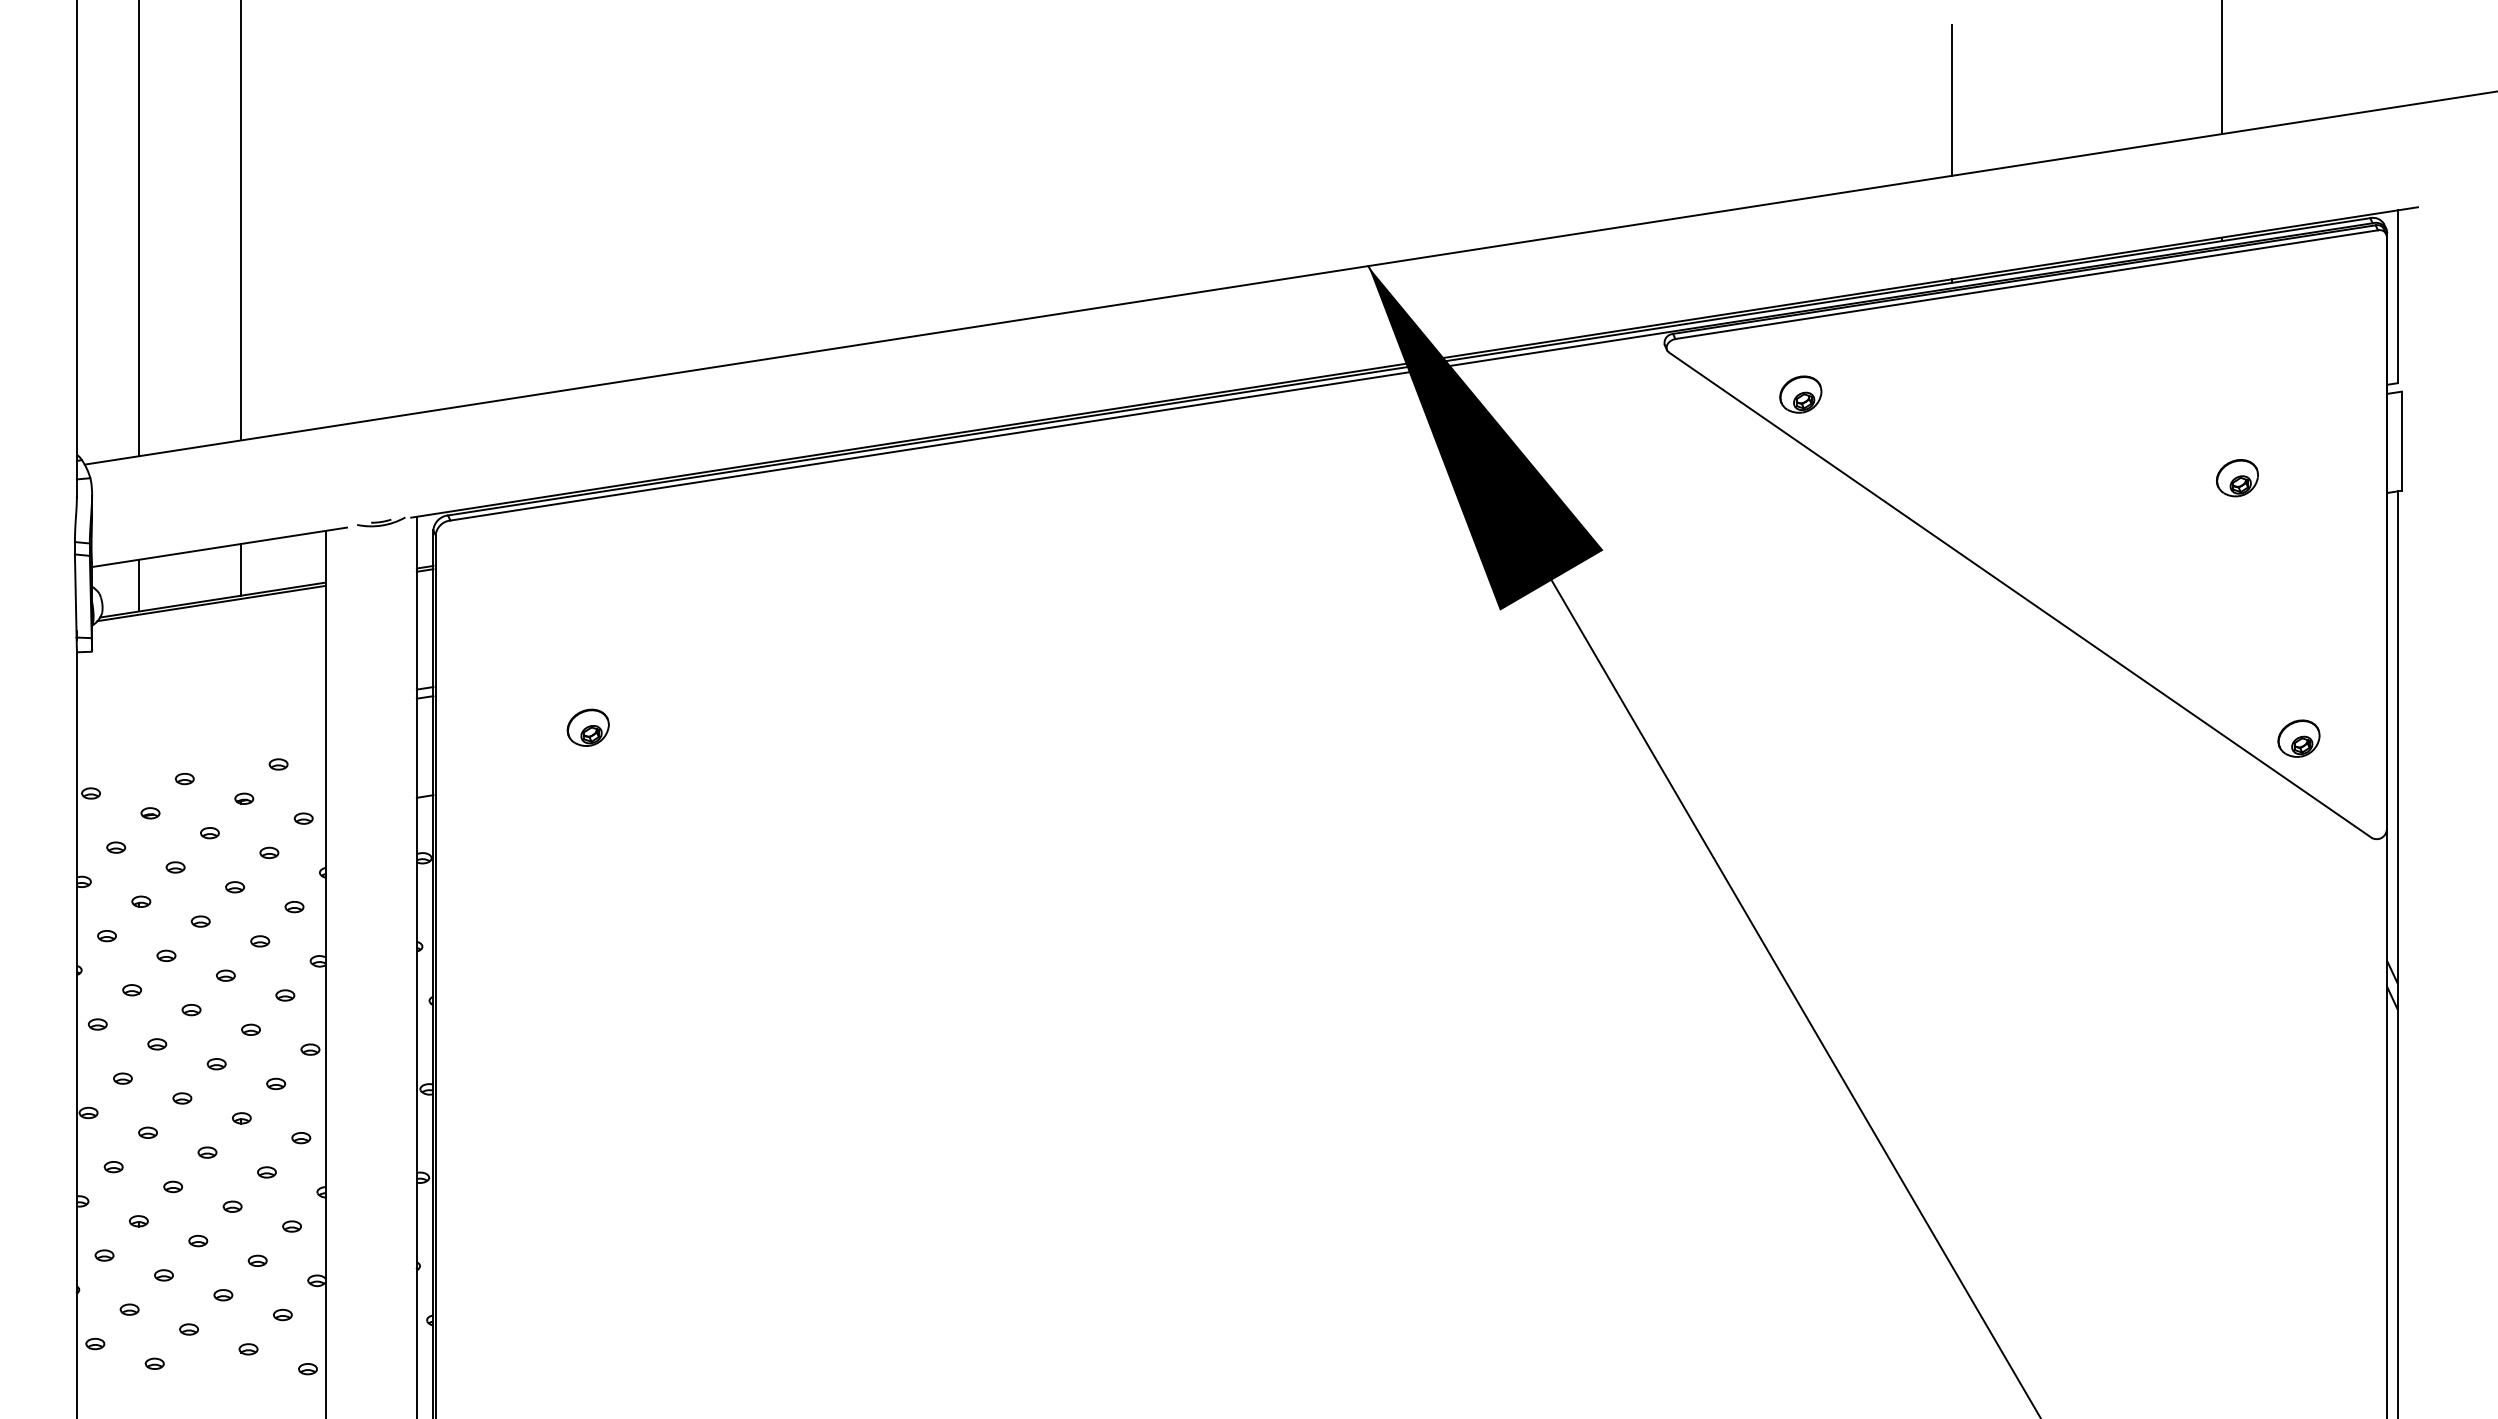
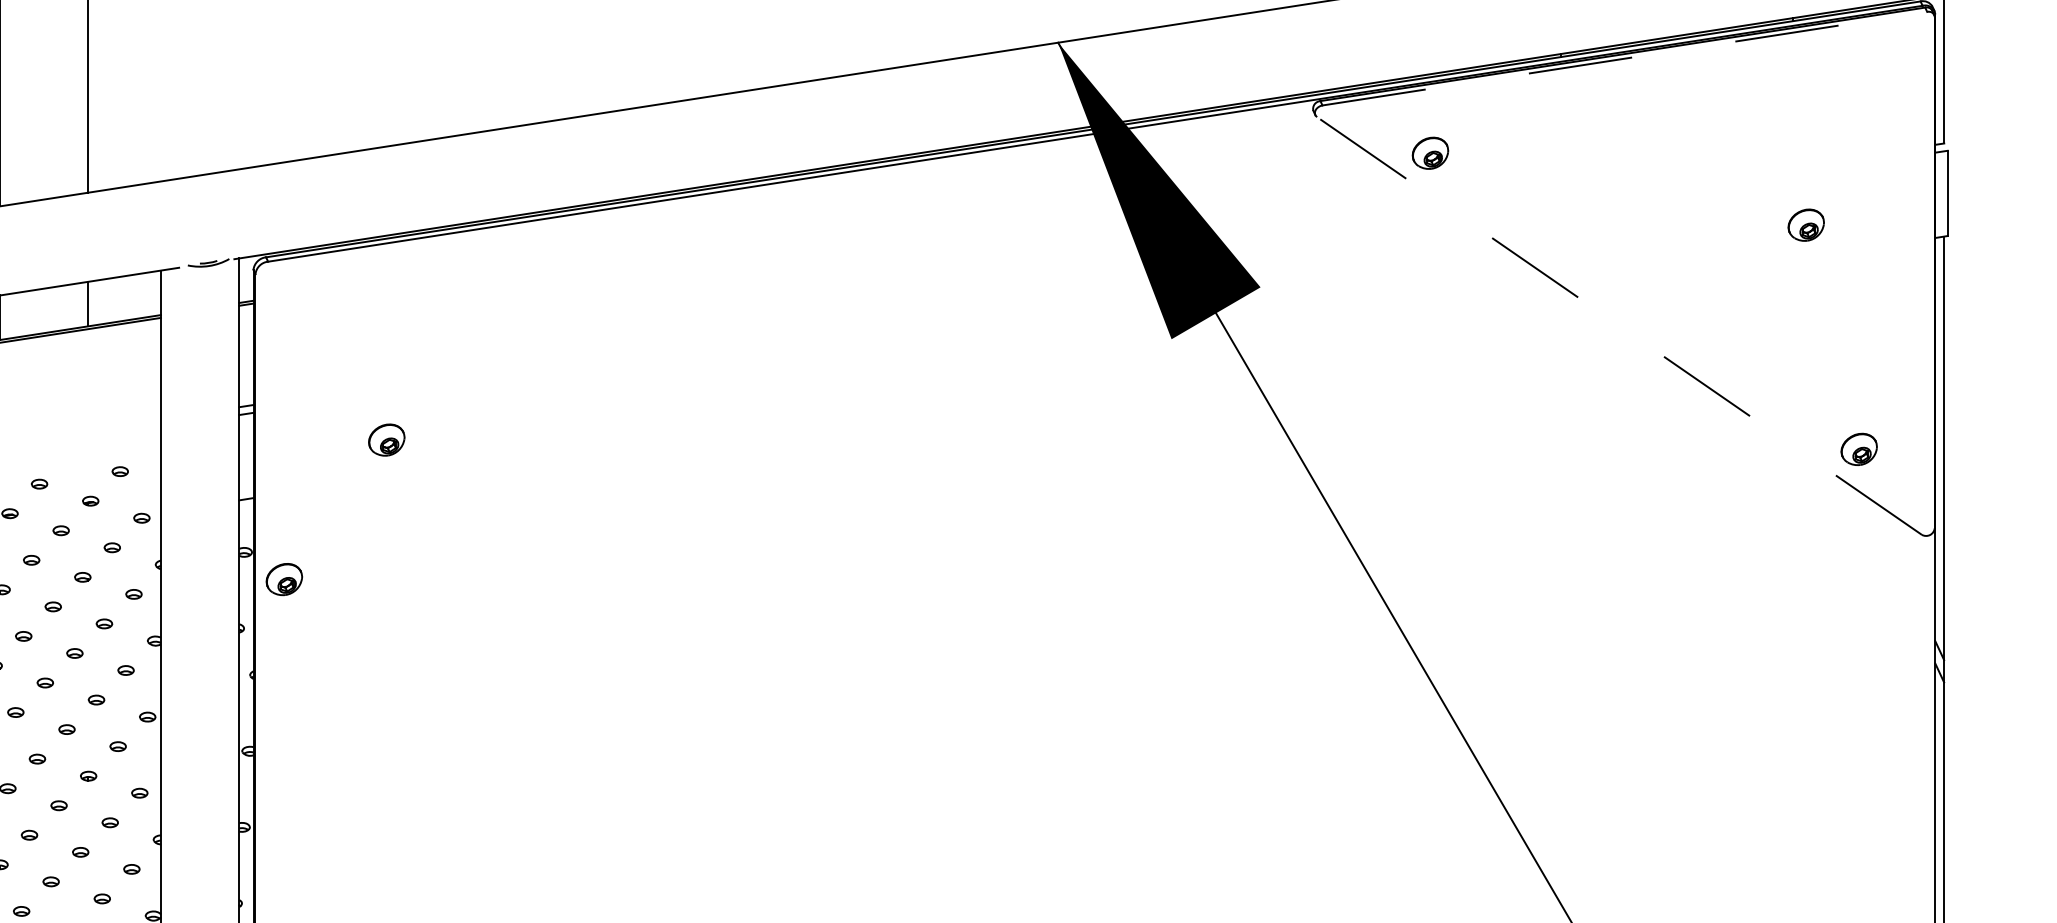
line: (2027, 284) -> (1625, 58), solid -> dashed
line: (2020, 595) -> (1619, 326), solid -> dashed
part: (468, 889) -> (283, 579), added

